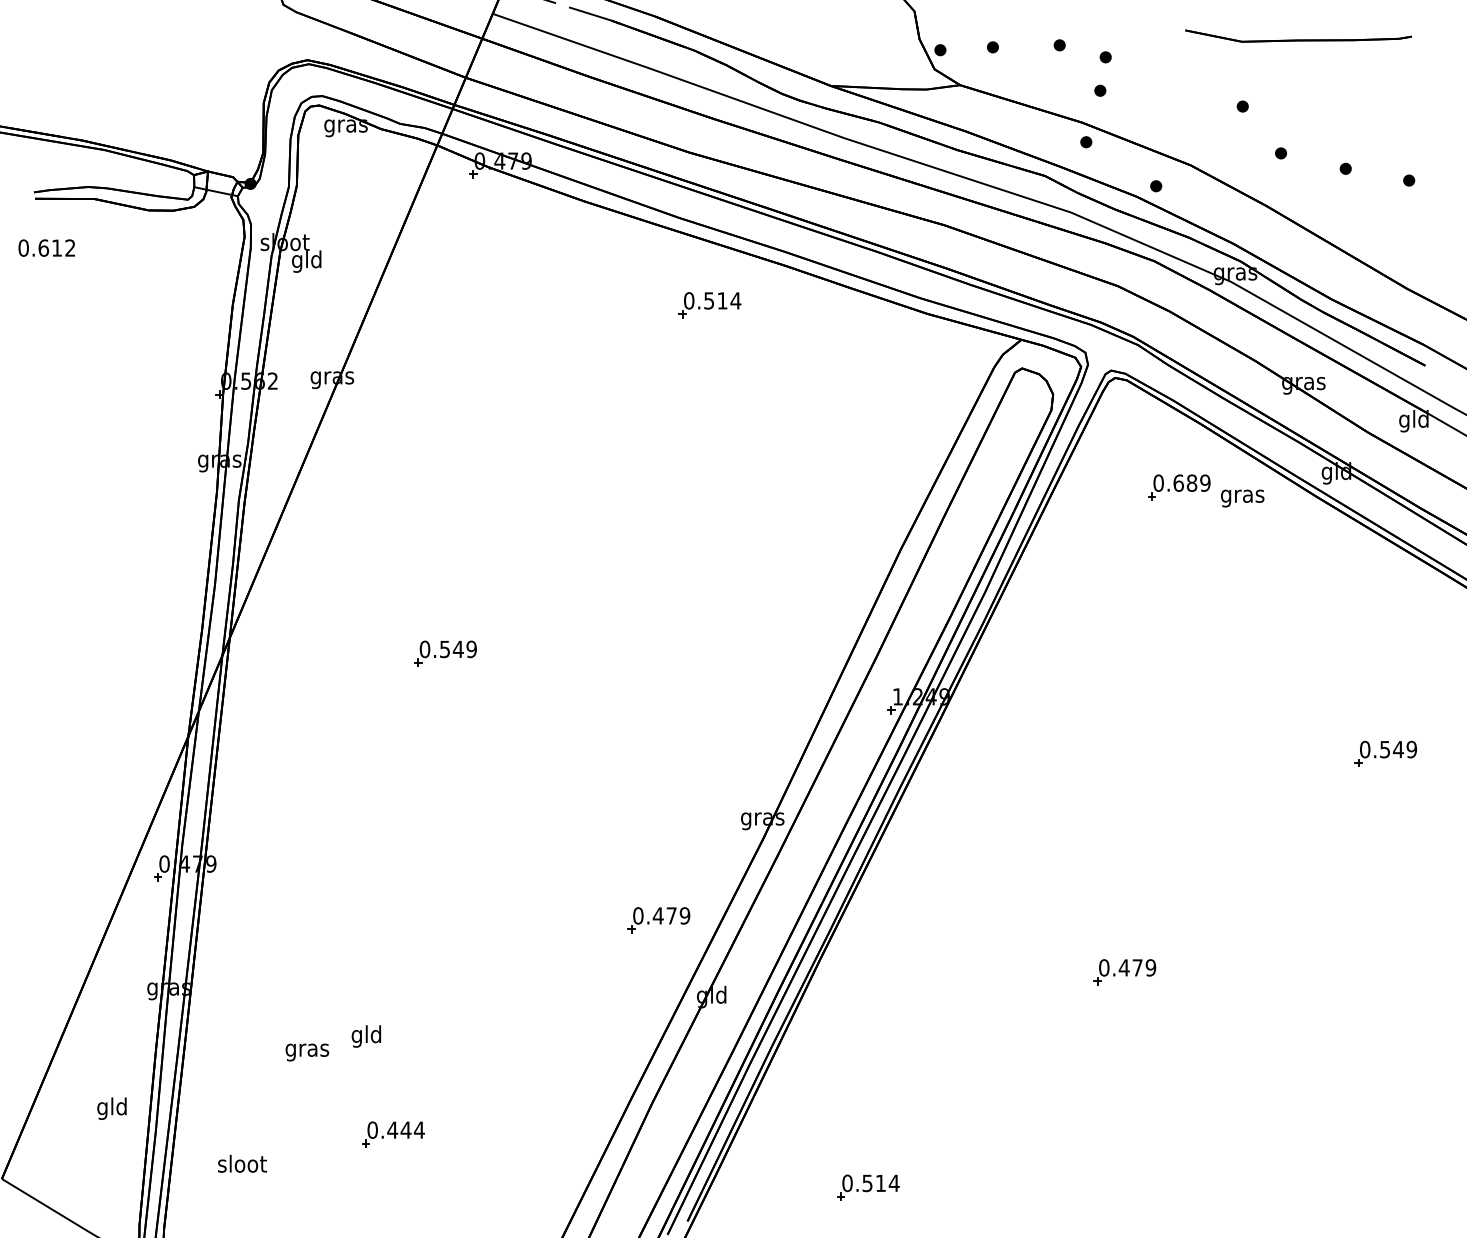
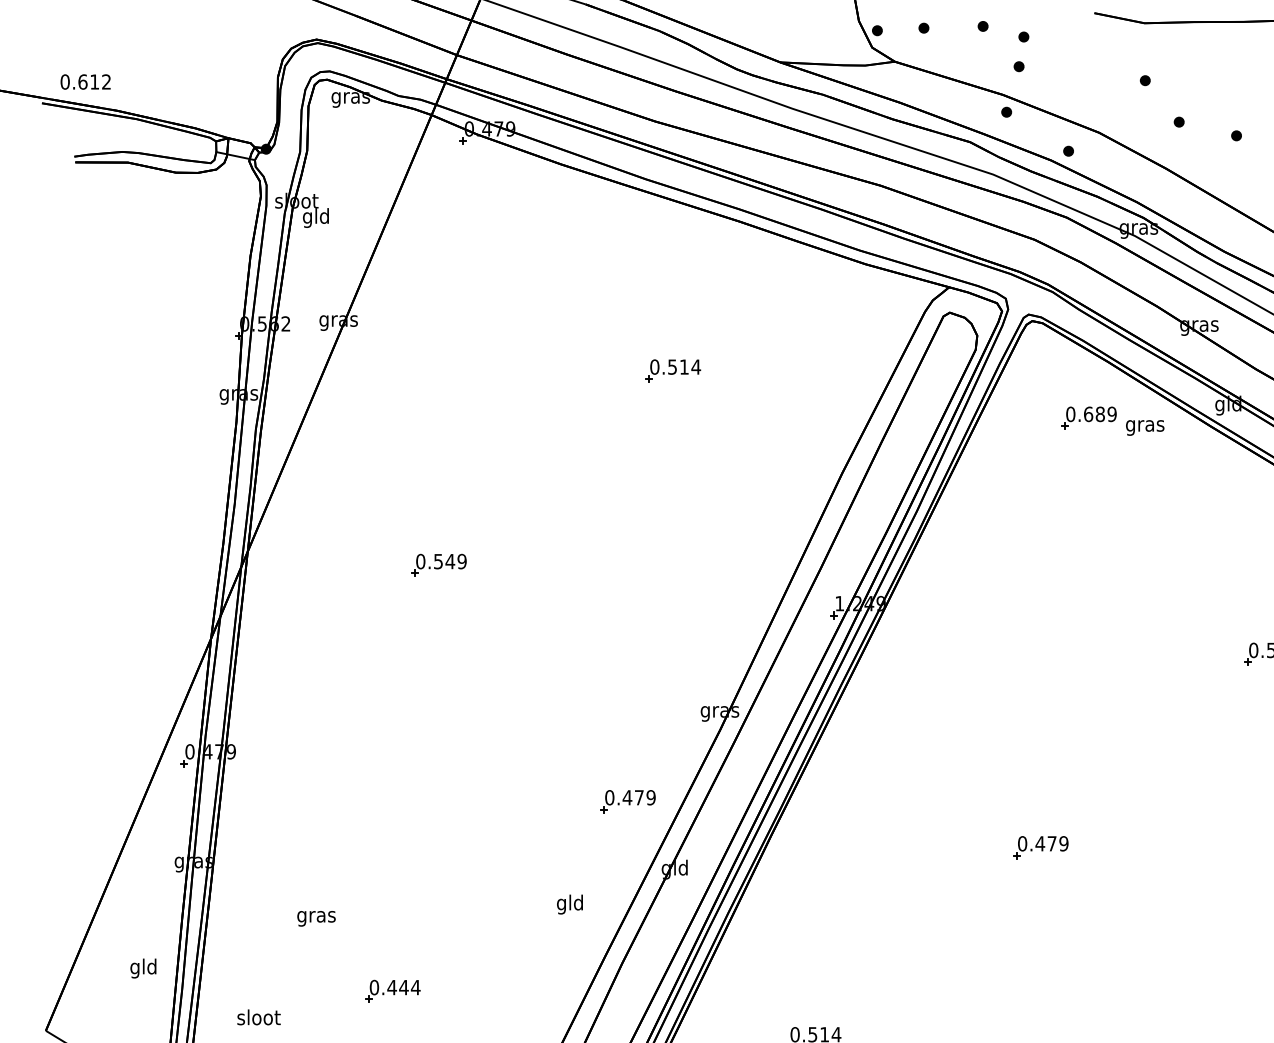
text: (46, 247) -> (85, 81), moved
part: (709, 305) -> (672, 371), moved
text: (365, 1036) -> (569, 904), moved

